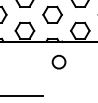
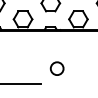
circle: (58, 61) -> (56, 68), moved

